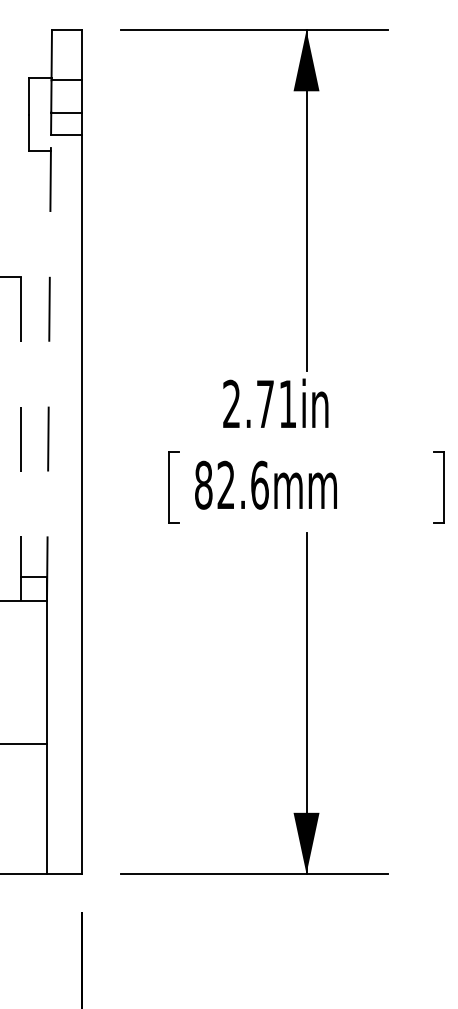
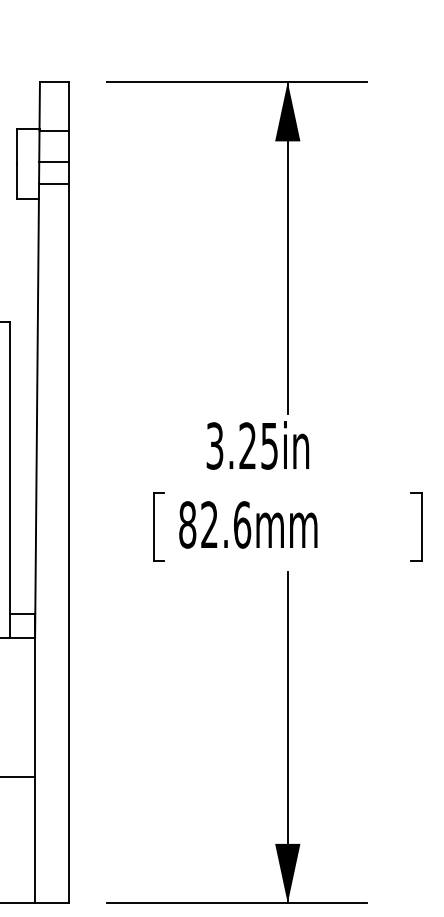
line: (49, 367) -> (37, 410), dashed -> solid
text: (259, 403) -> (241, 445), 2.71in -> 3.25in
line: (20, 439) -> (9, 480), dashed -> solid

